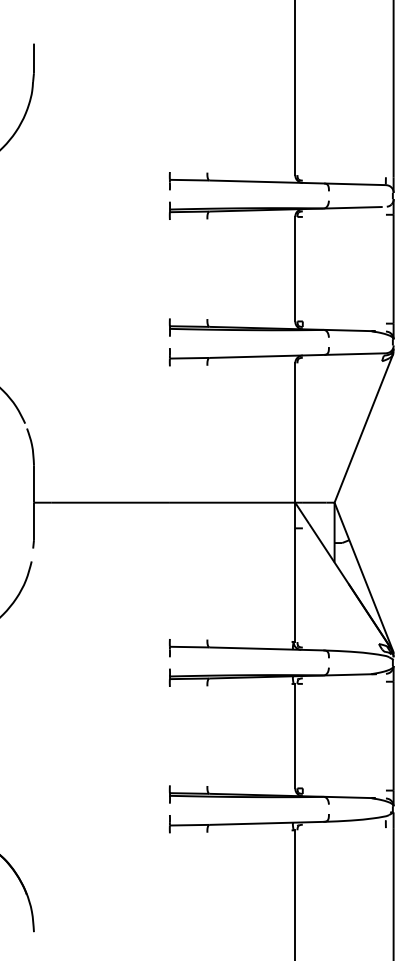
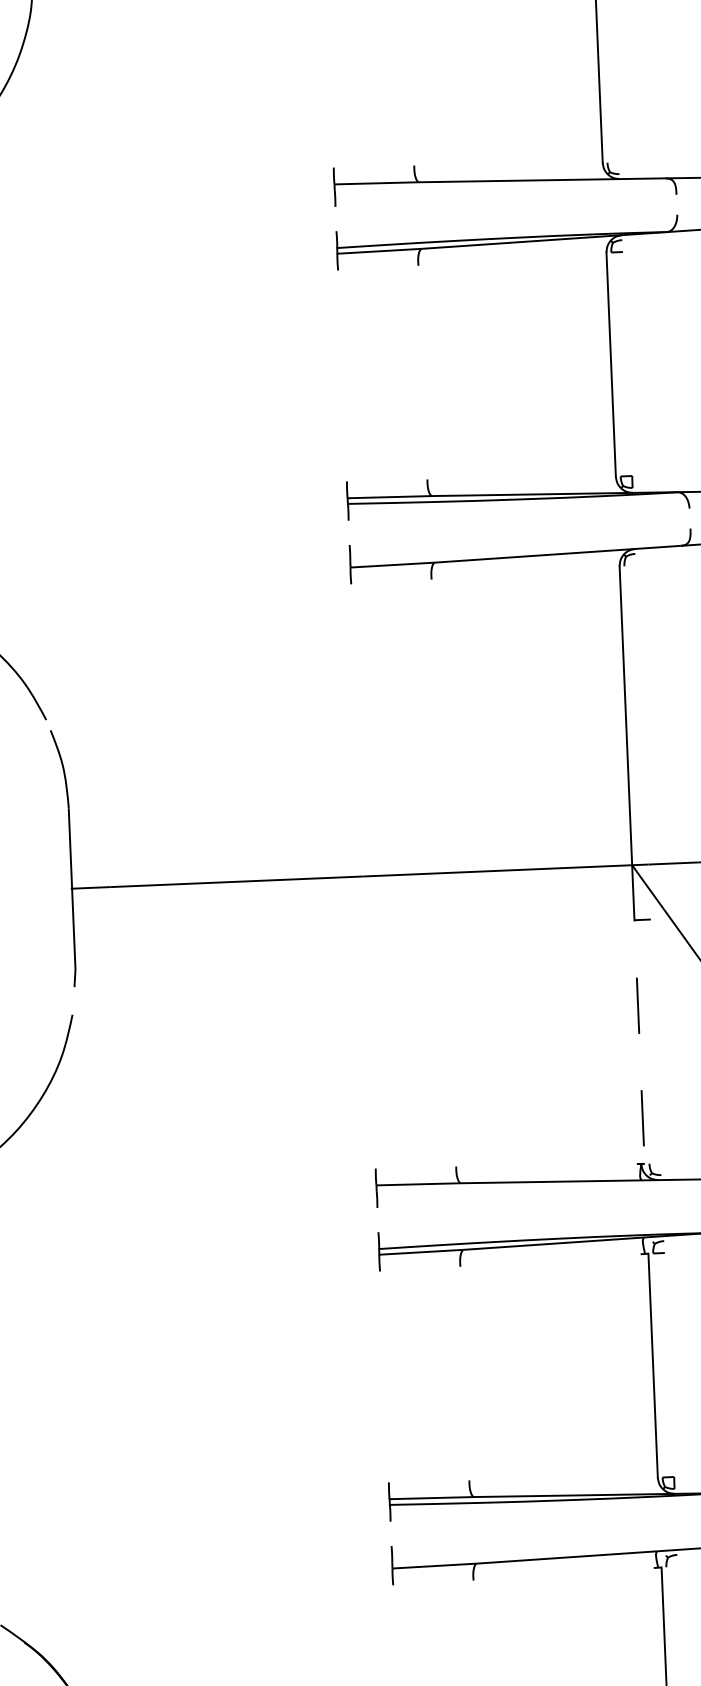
line: (295, 572) -> (639, 1014), solid -> dashed

